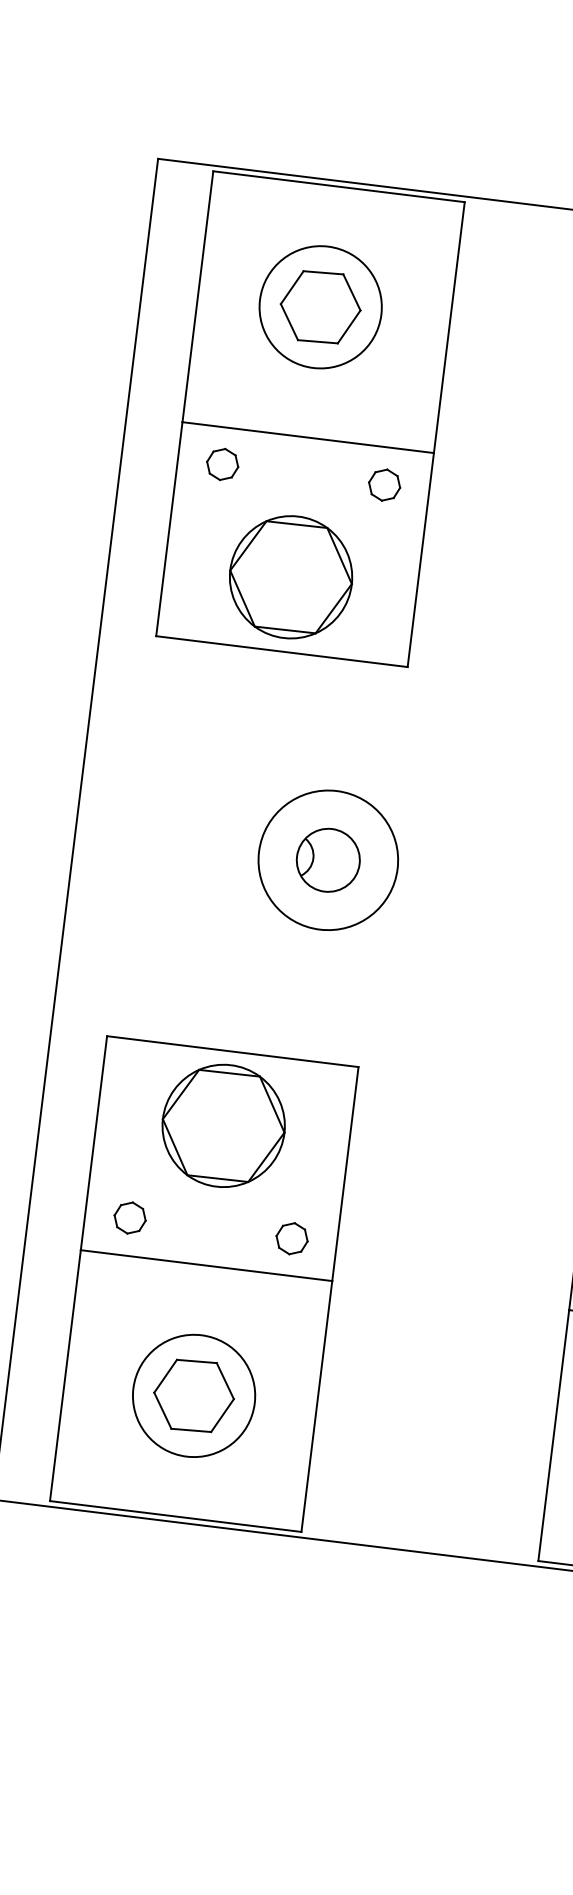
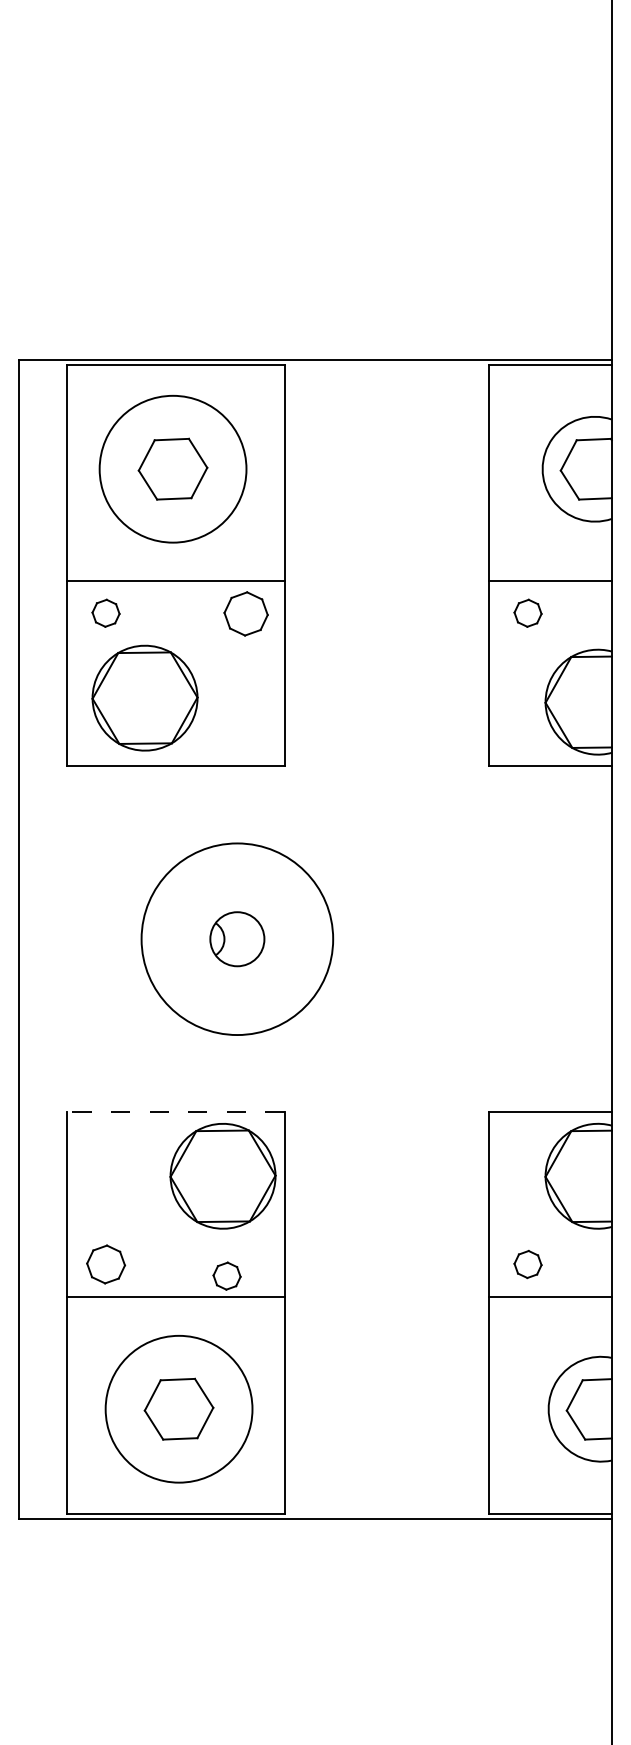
circle: (320, 306) -> (172, 468), size x1.4
part: (384, 484) -> (245, 613), size x1.6
part: (290, 576) -> (144, 697), moved
circle: (328, 860) -> (237, 939), size x1.6
line: (233, 1052) -> (176, 1112), solid -> dashed
part: (223, 1126) -> (222, 1176), moved
part: (129, 1217) -> (105, 1264), size x1.4
part: (291, 1237) -> (226, 1275), moved
circle: (193, 1394) -> (178, 1408), size x1.4

